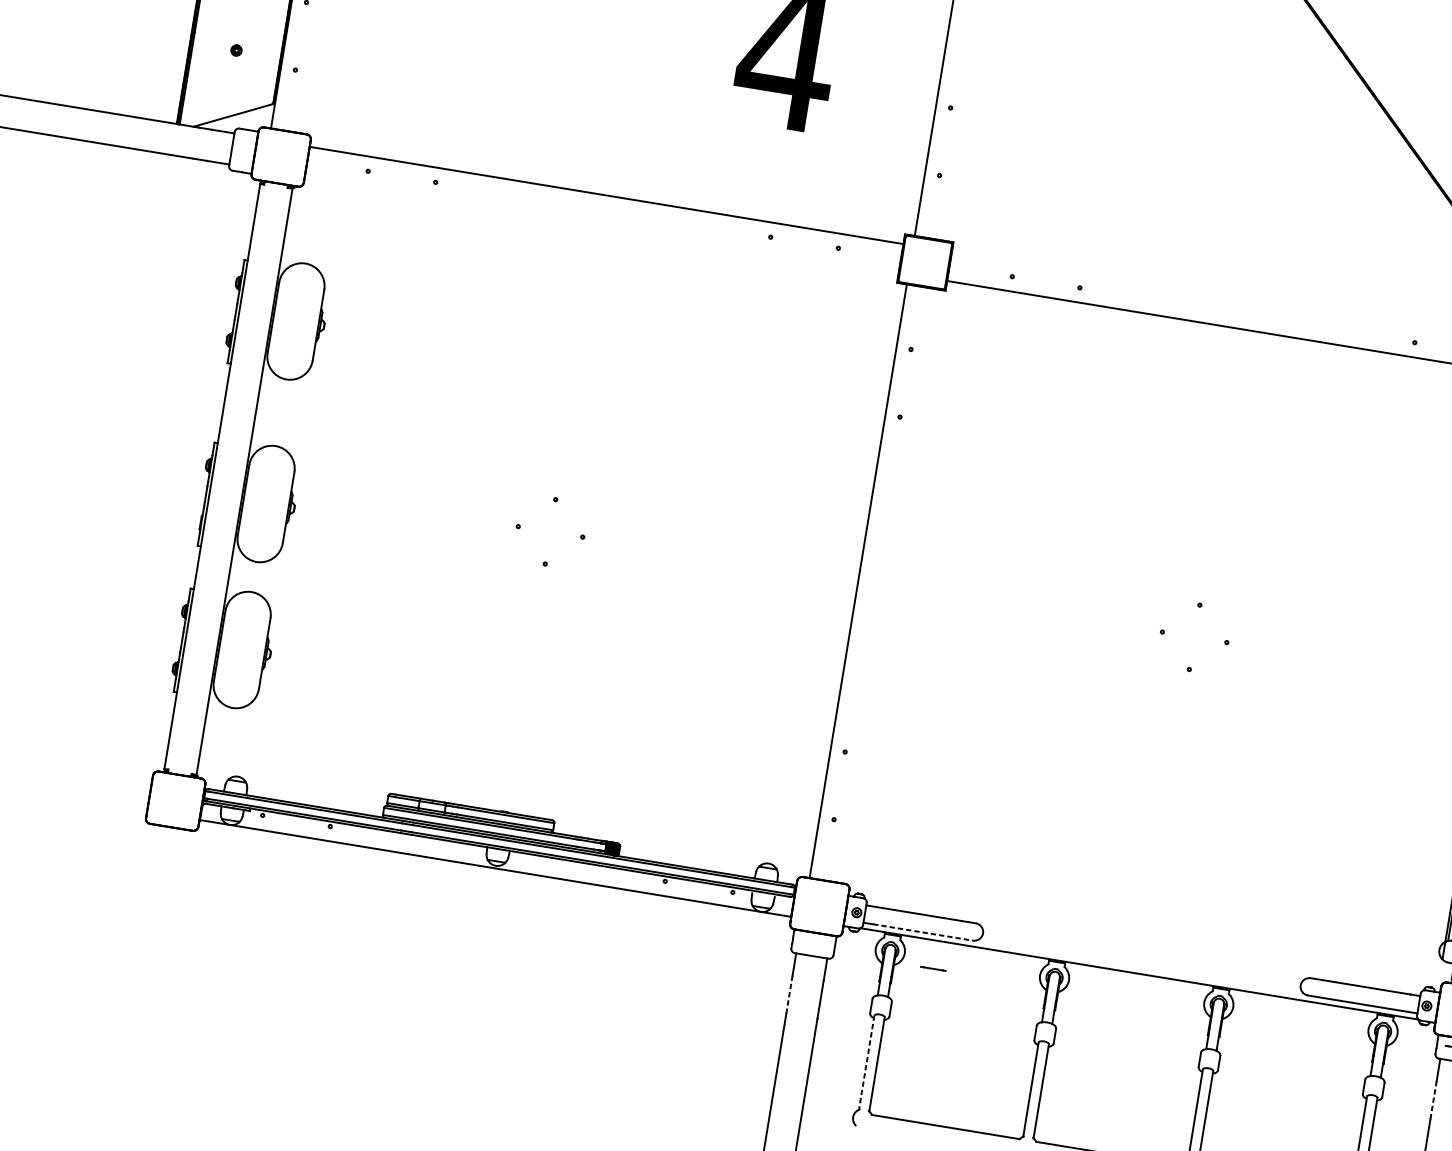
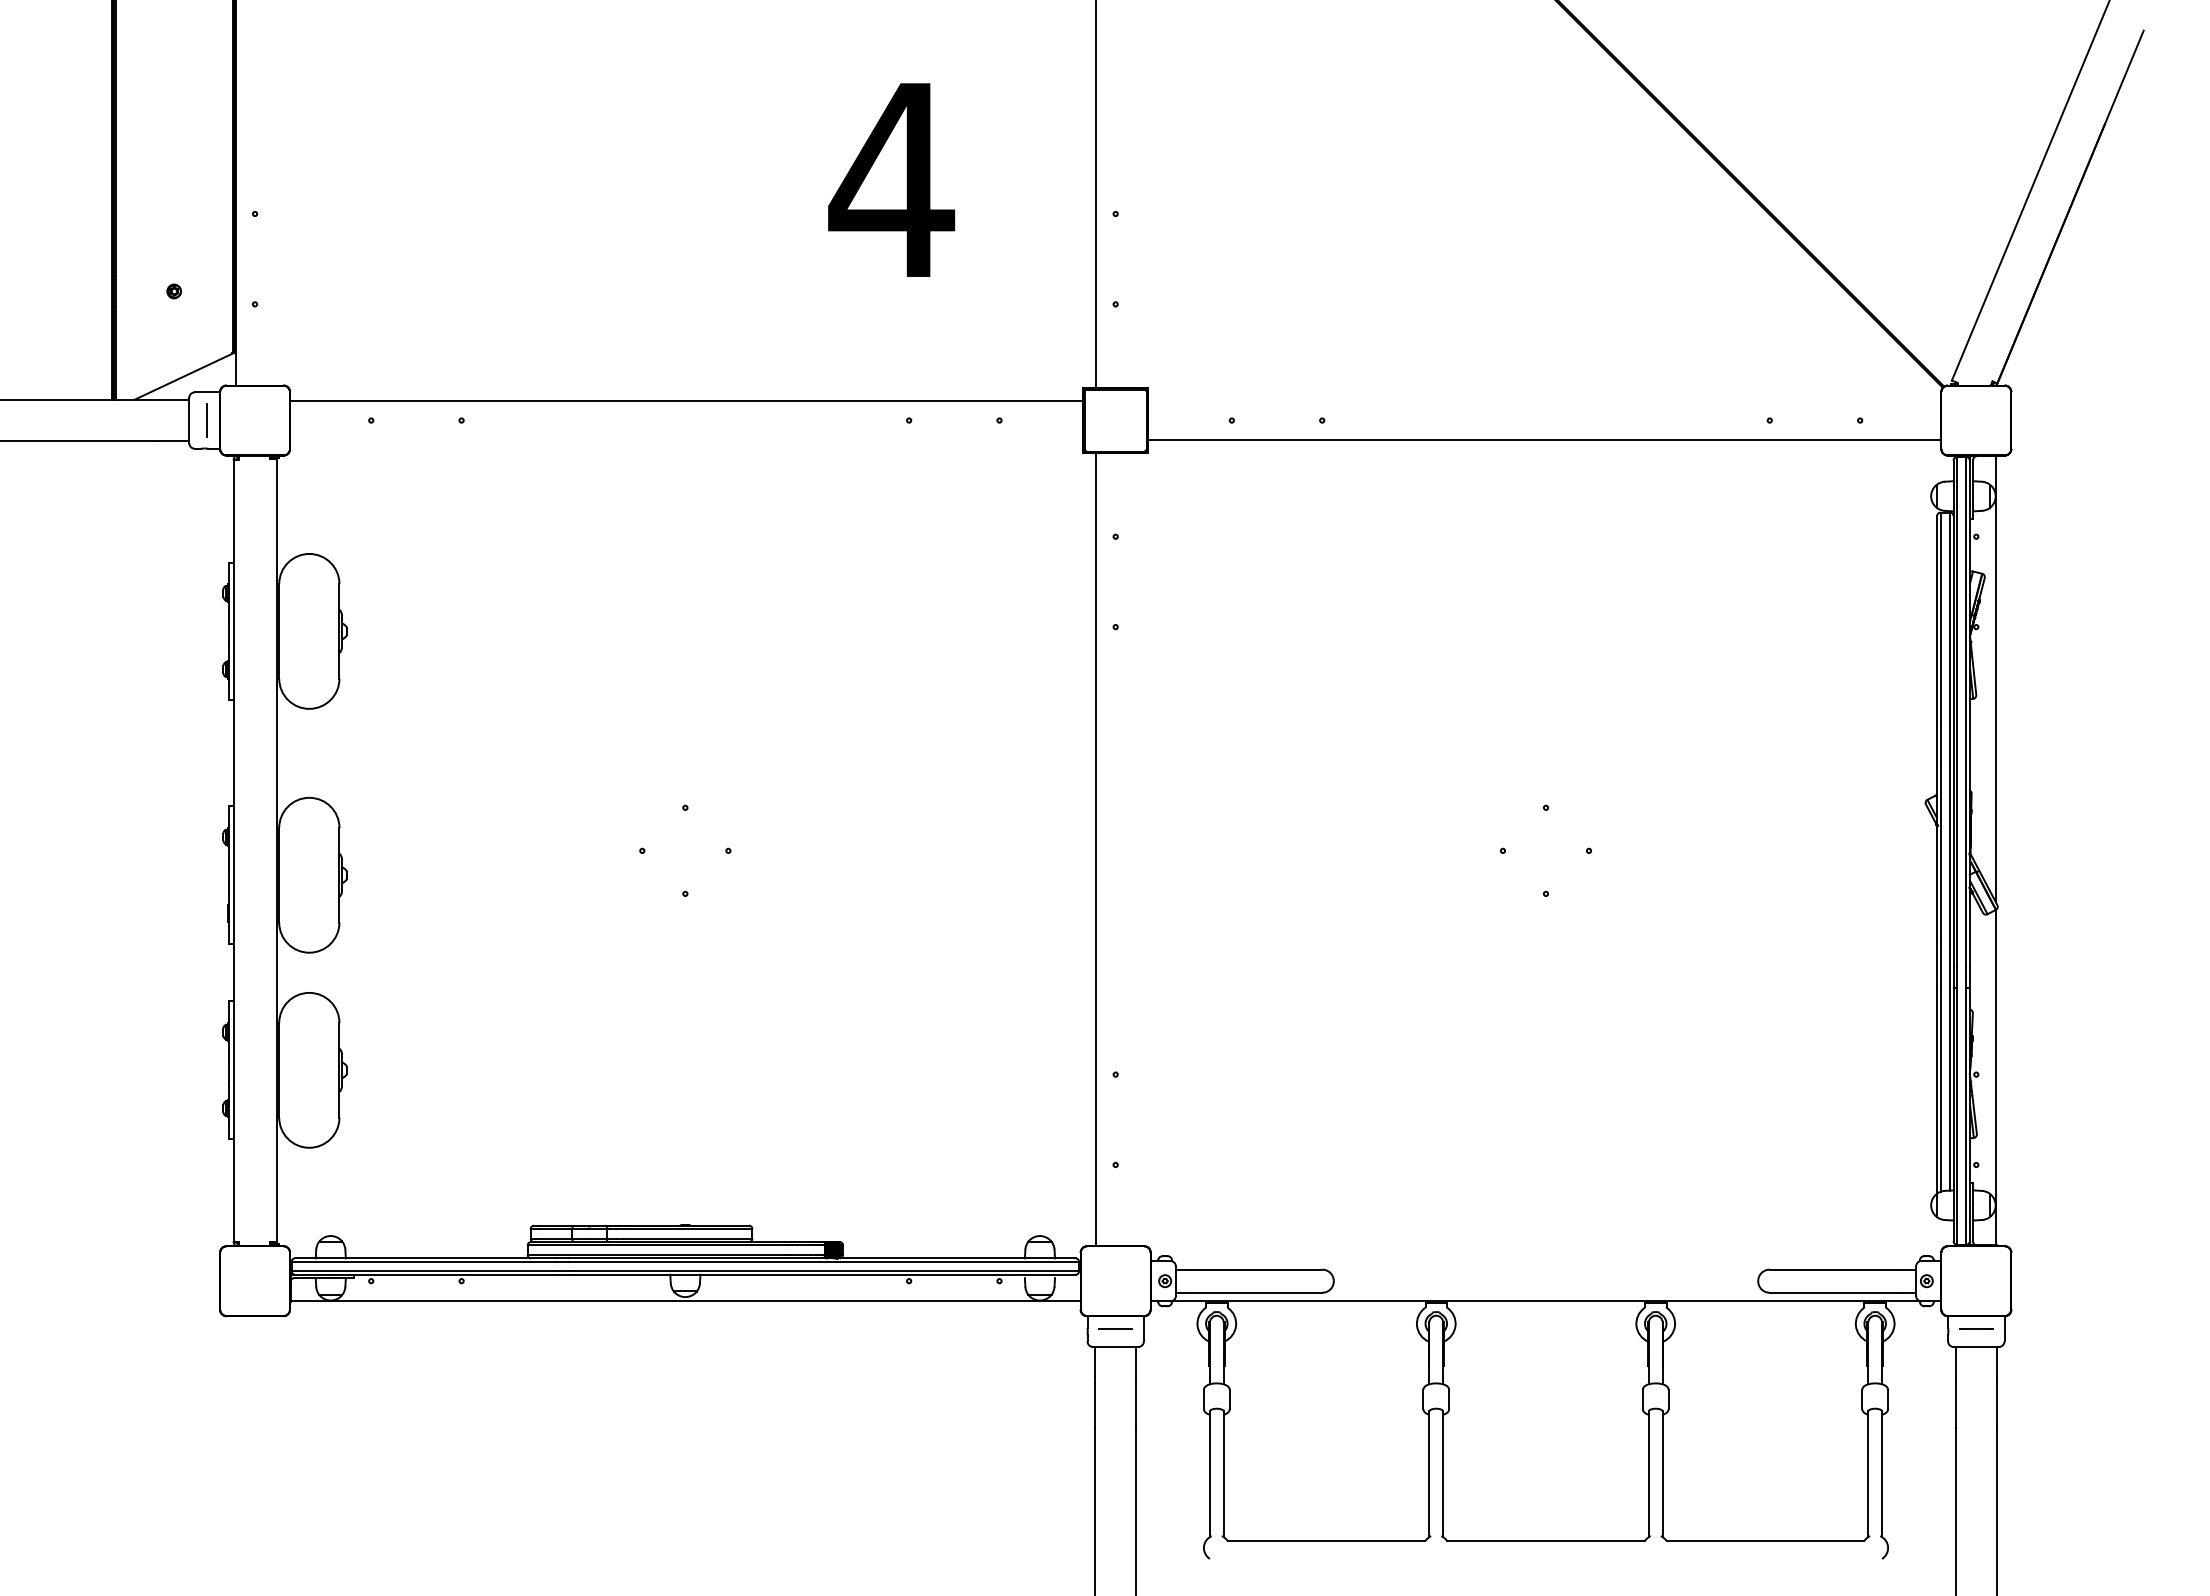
line: (244, 151) -> (206, 420), added
line: (923, 932) -> (1255, 1292), dashed -> solid
line: (933, 968) -> (1115, 1328), moved
line: (789, 994) -> (1094, 1402), dashed -> solid
line: (866, 1062) -> (1209, 1474), dashed -> solid
line: (1433, 1100) -> (1955, 1402), dashed -> solid

